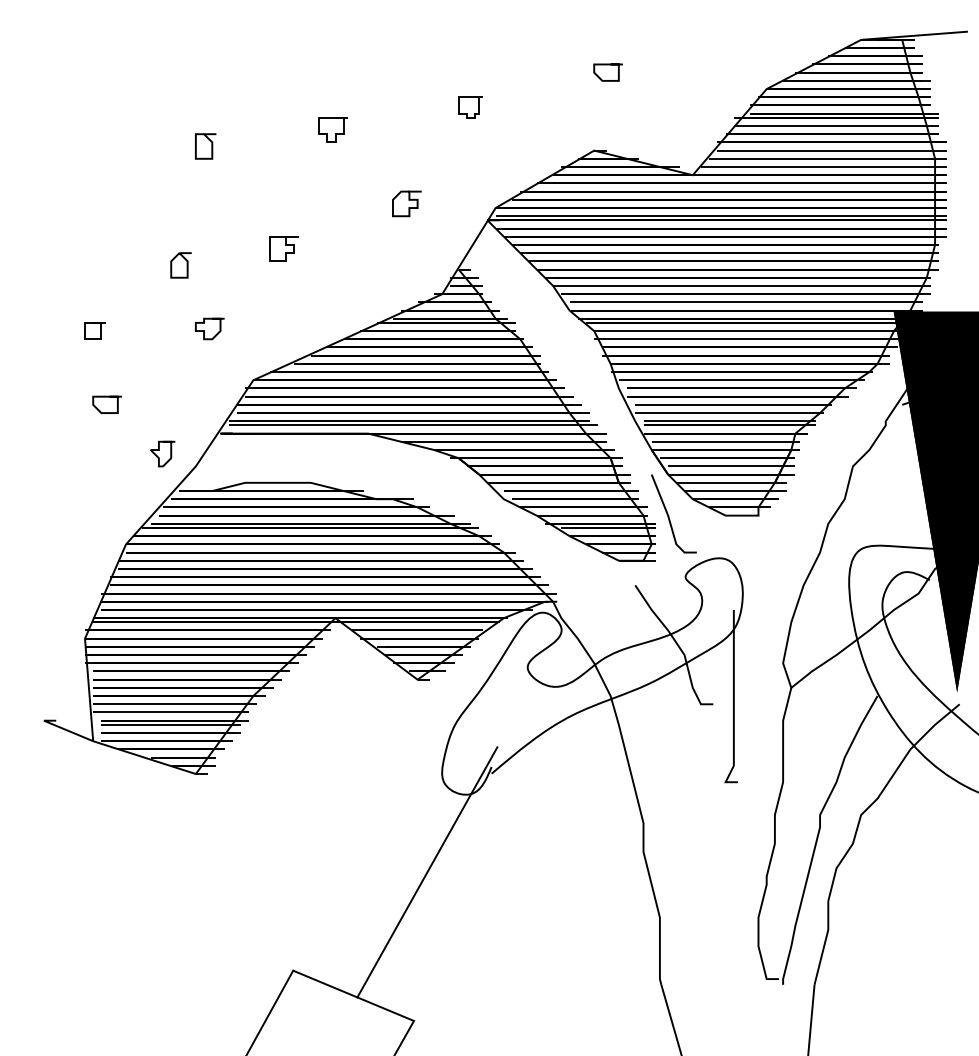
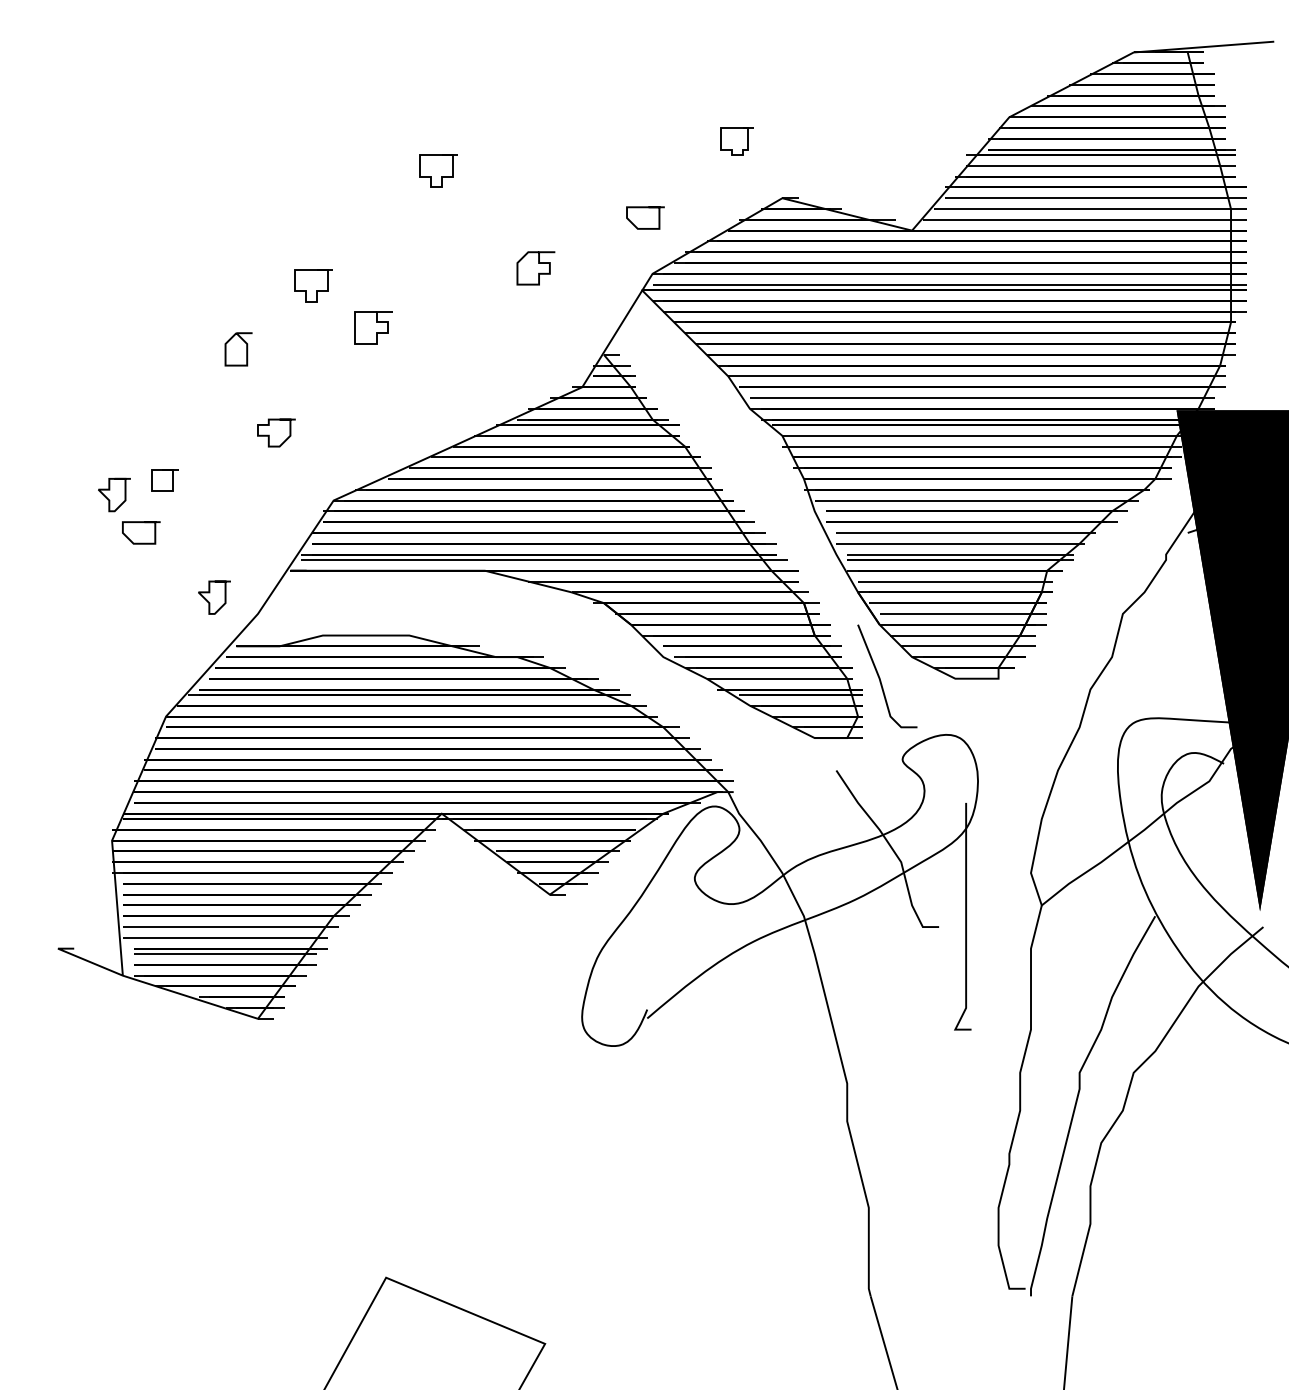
curve: (607, 65) -> (644, 208), moved
curve: (467, 113) -> (732, 149), moved
curve: (211, 146) -> (278, 192), removed
curve: (240, 220) -> (316, 290), added
curve: (100, 330) -> (171, 479), moved
curve: (83, 372) -> (110, 490), added
line: (427, 872) -> (562, 1148), removed

